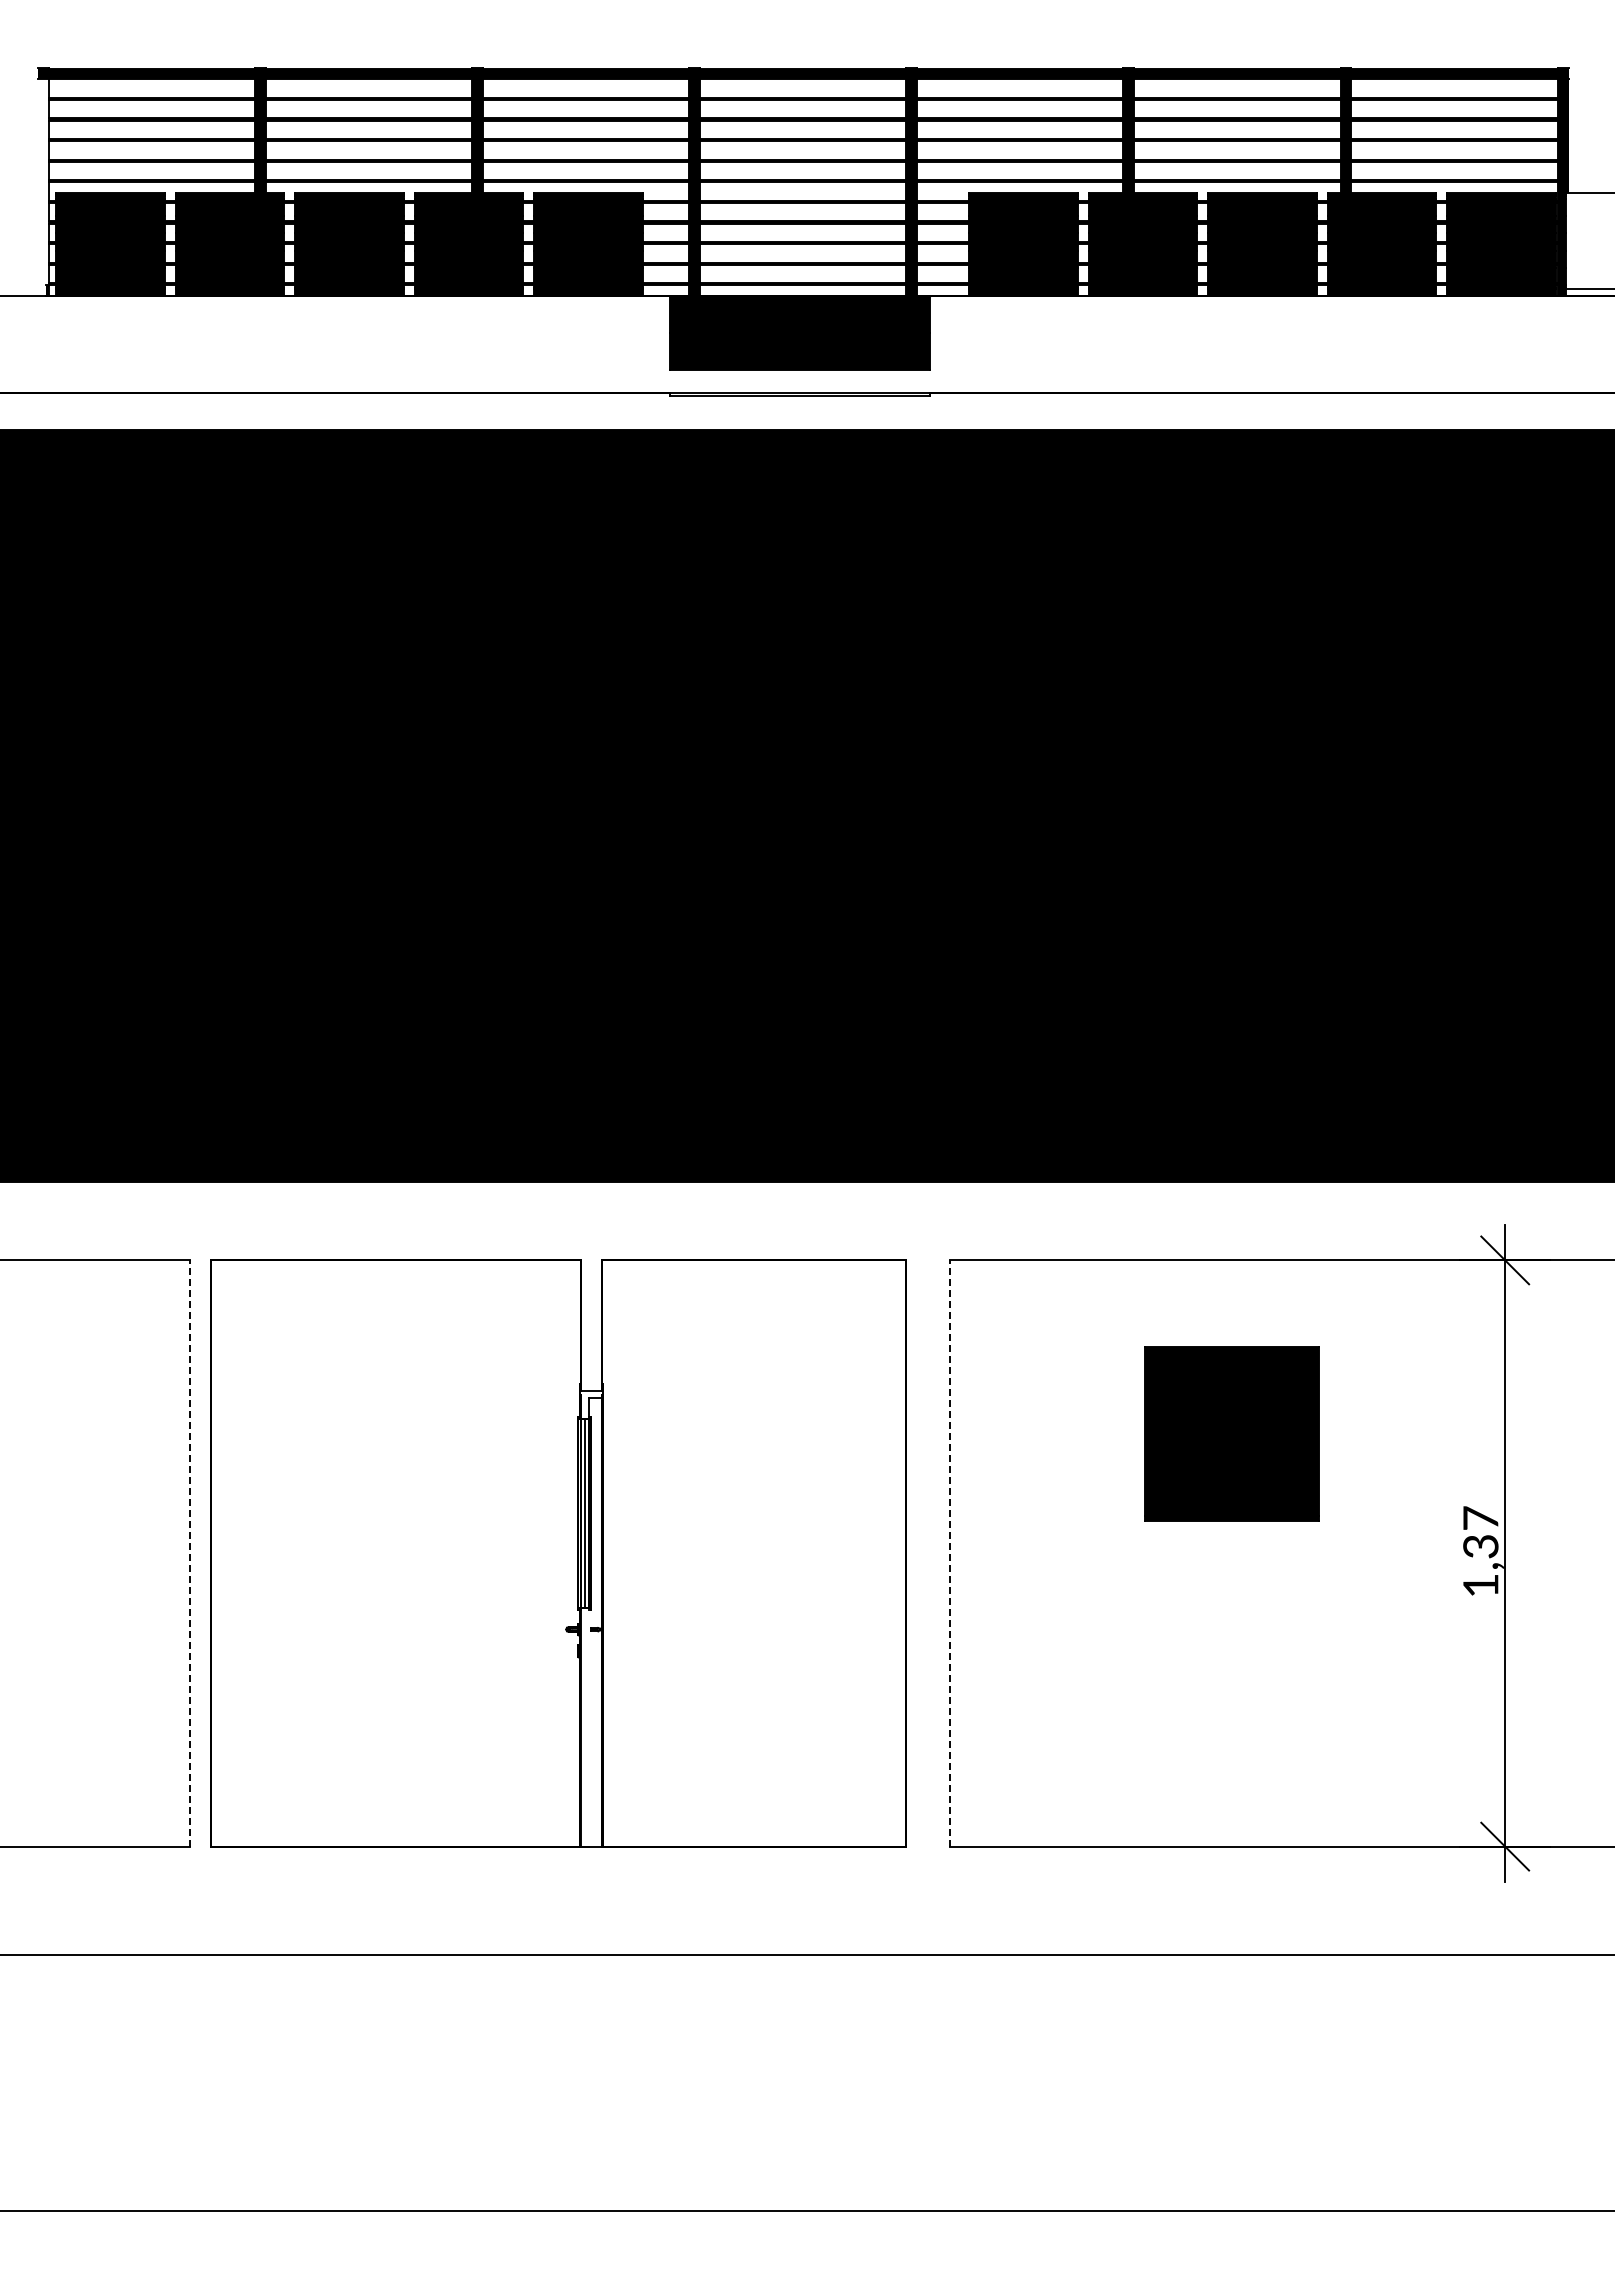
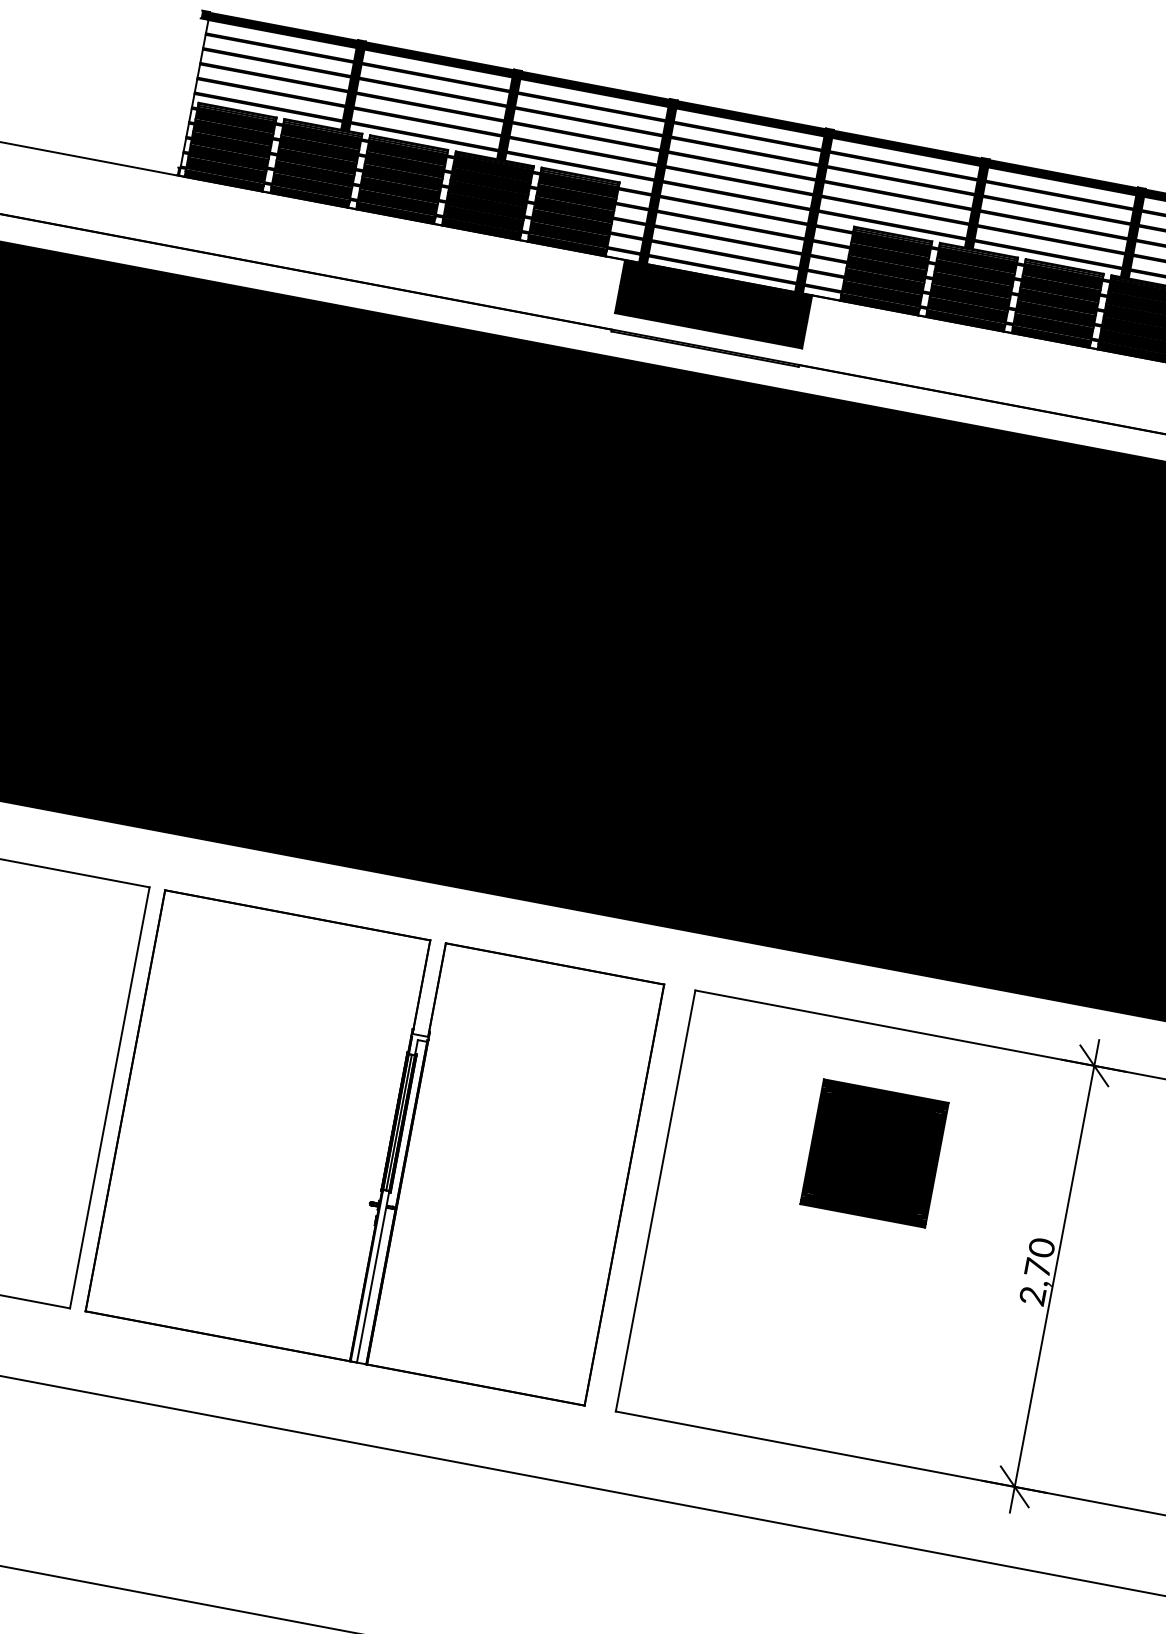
text: (1480, 1551) -> (1037, 1271), 1,37 -> 2,70
line: (189, 1553) -> (109, 1097), dashed -> solid
line: (949, 1553) -> (655, 1200), dashed -> solid
line: (589, 1727) -> (373, 1277), added

